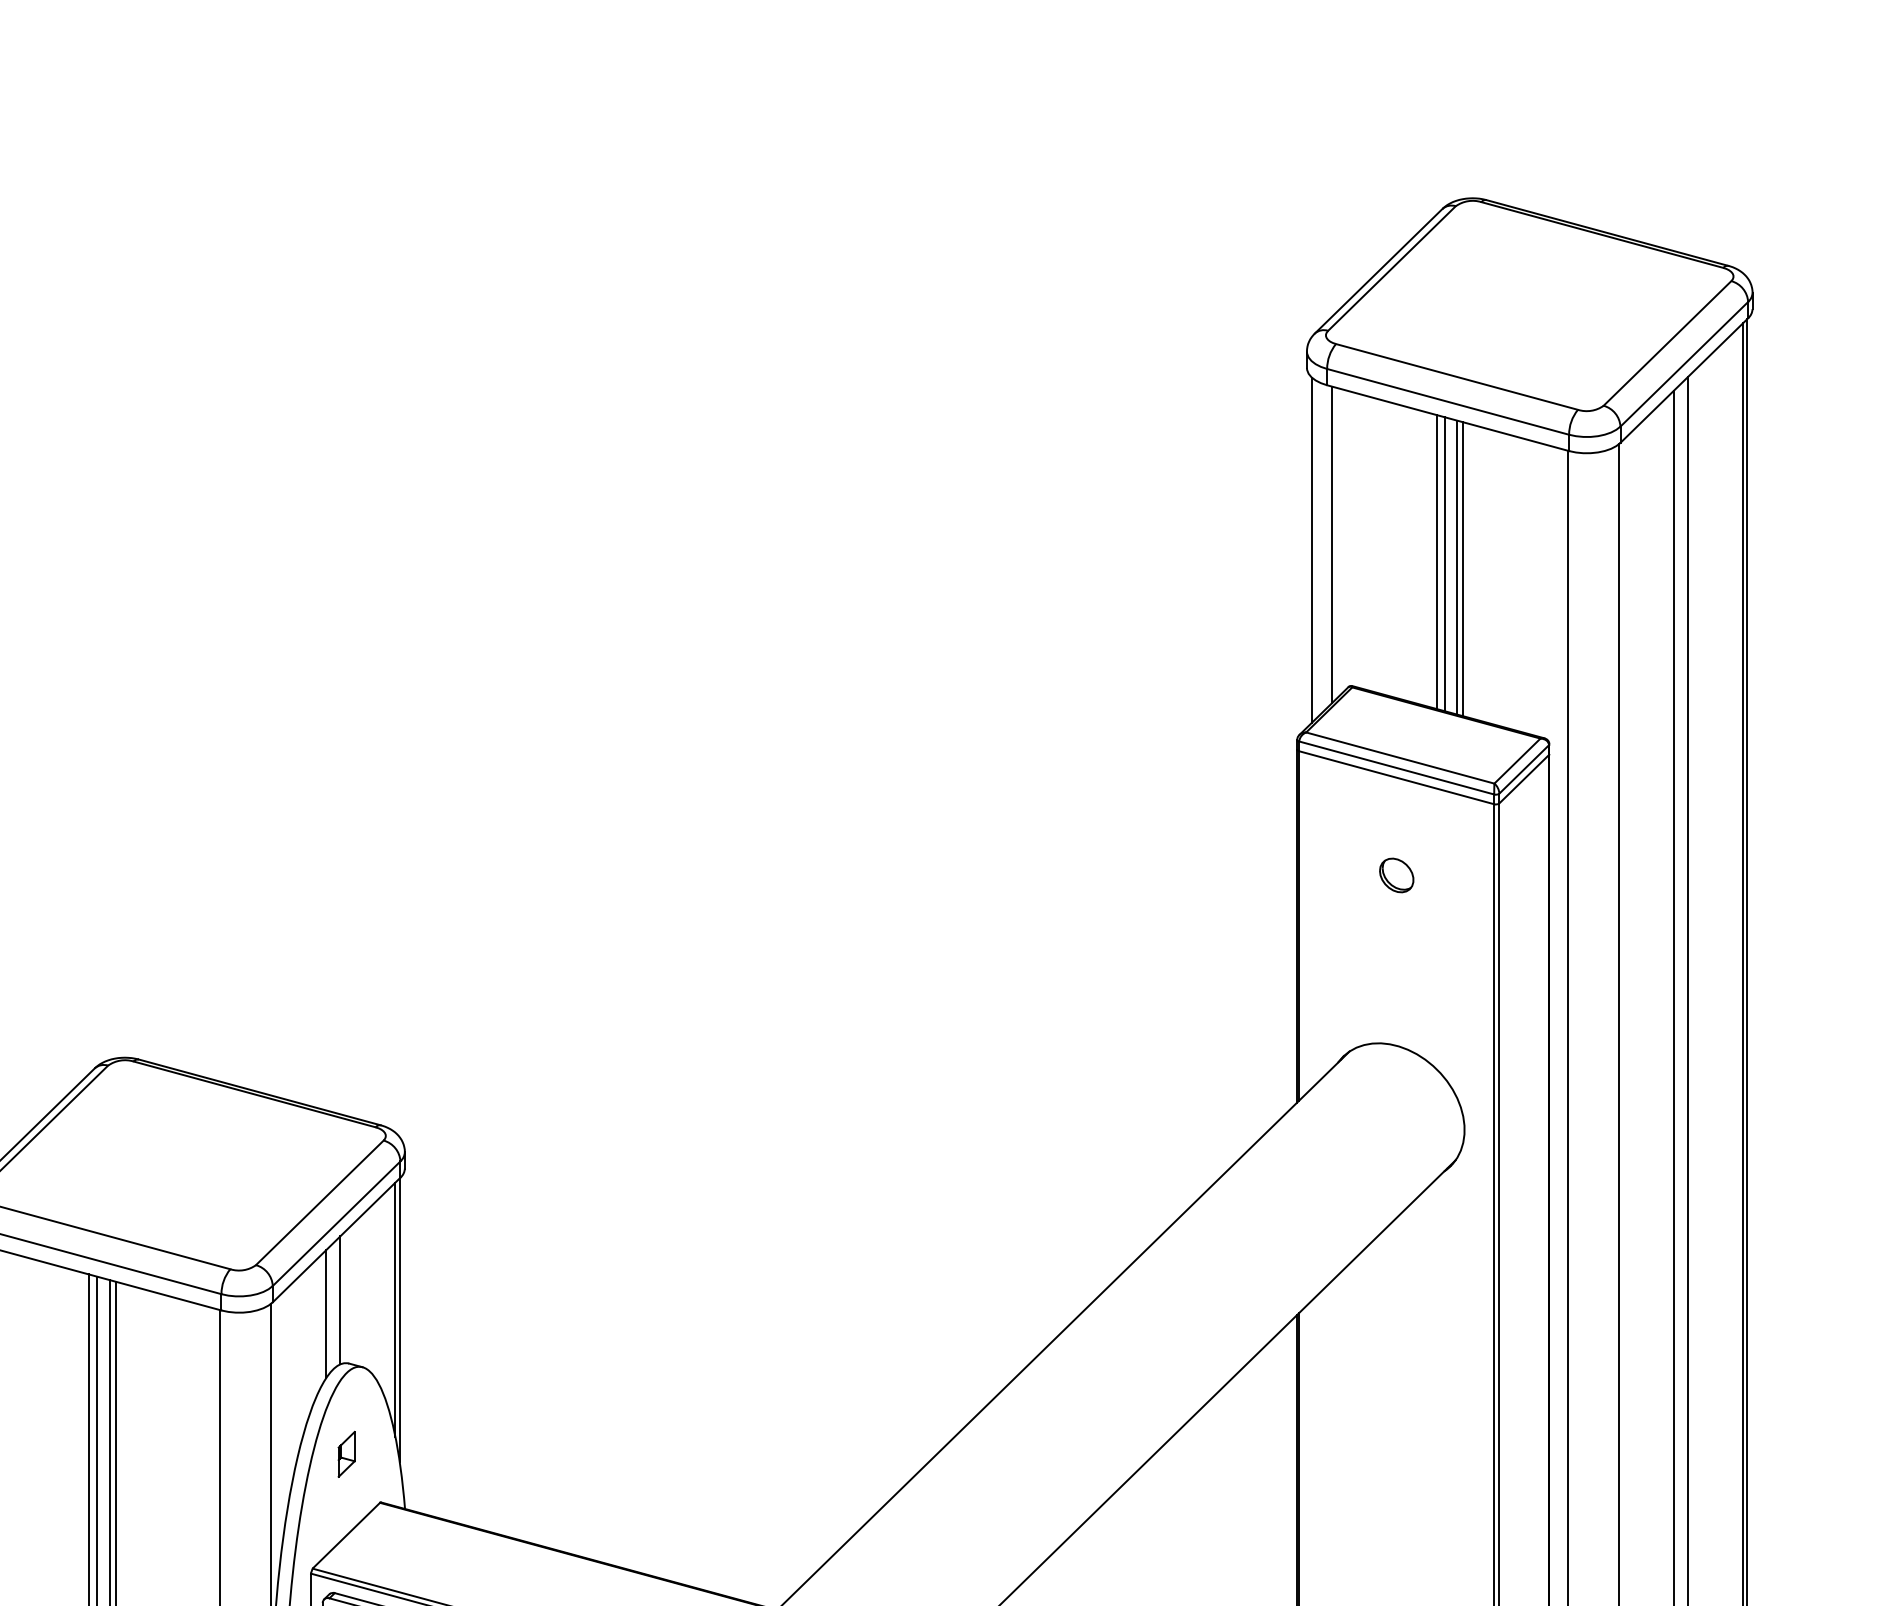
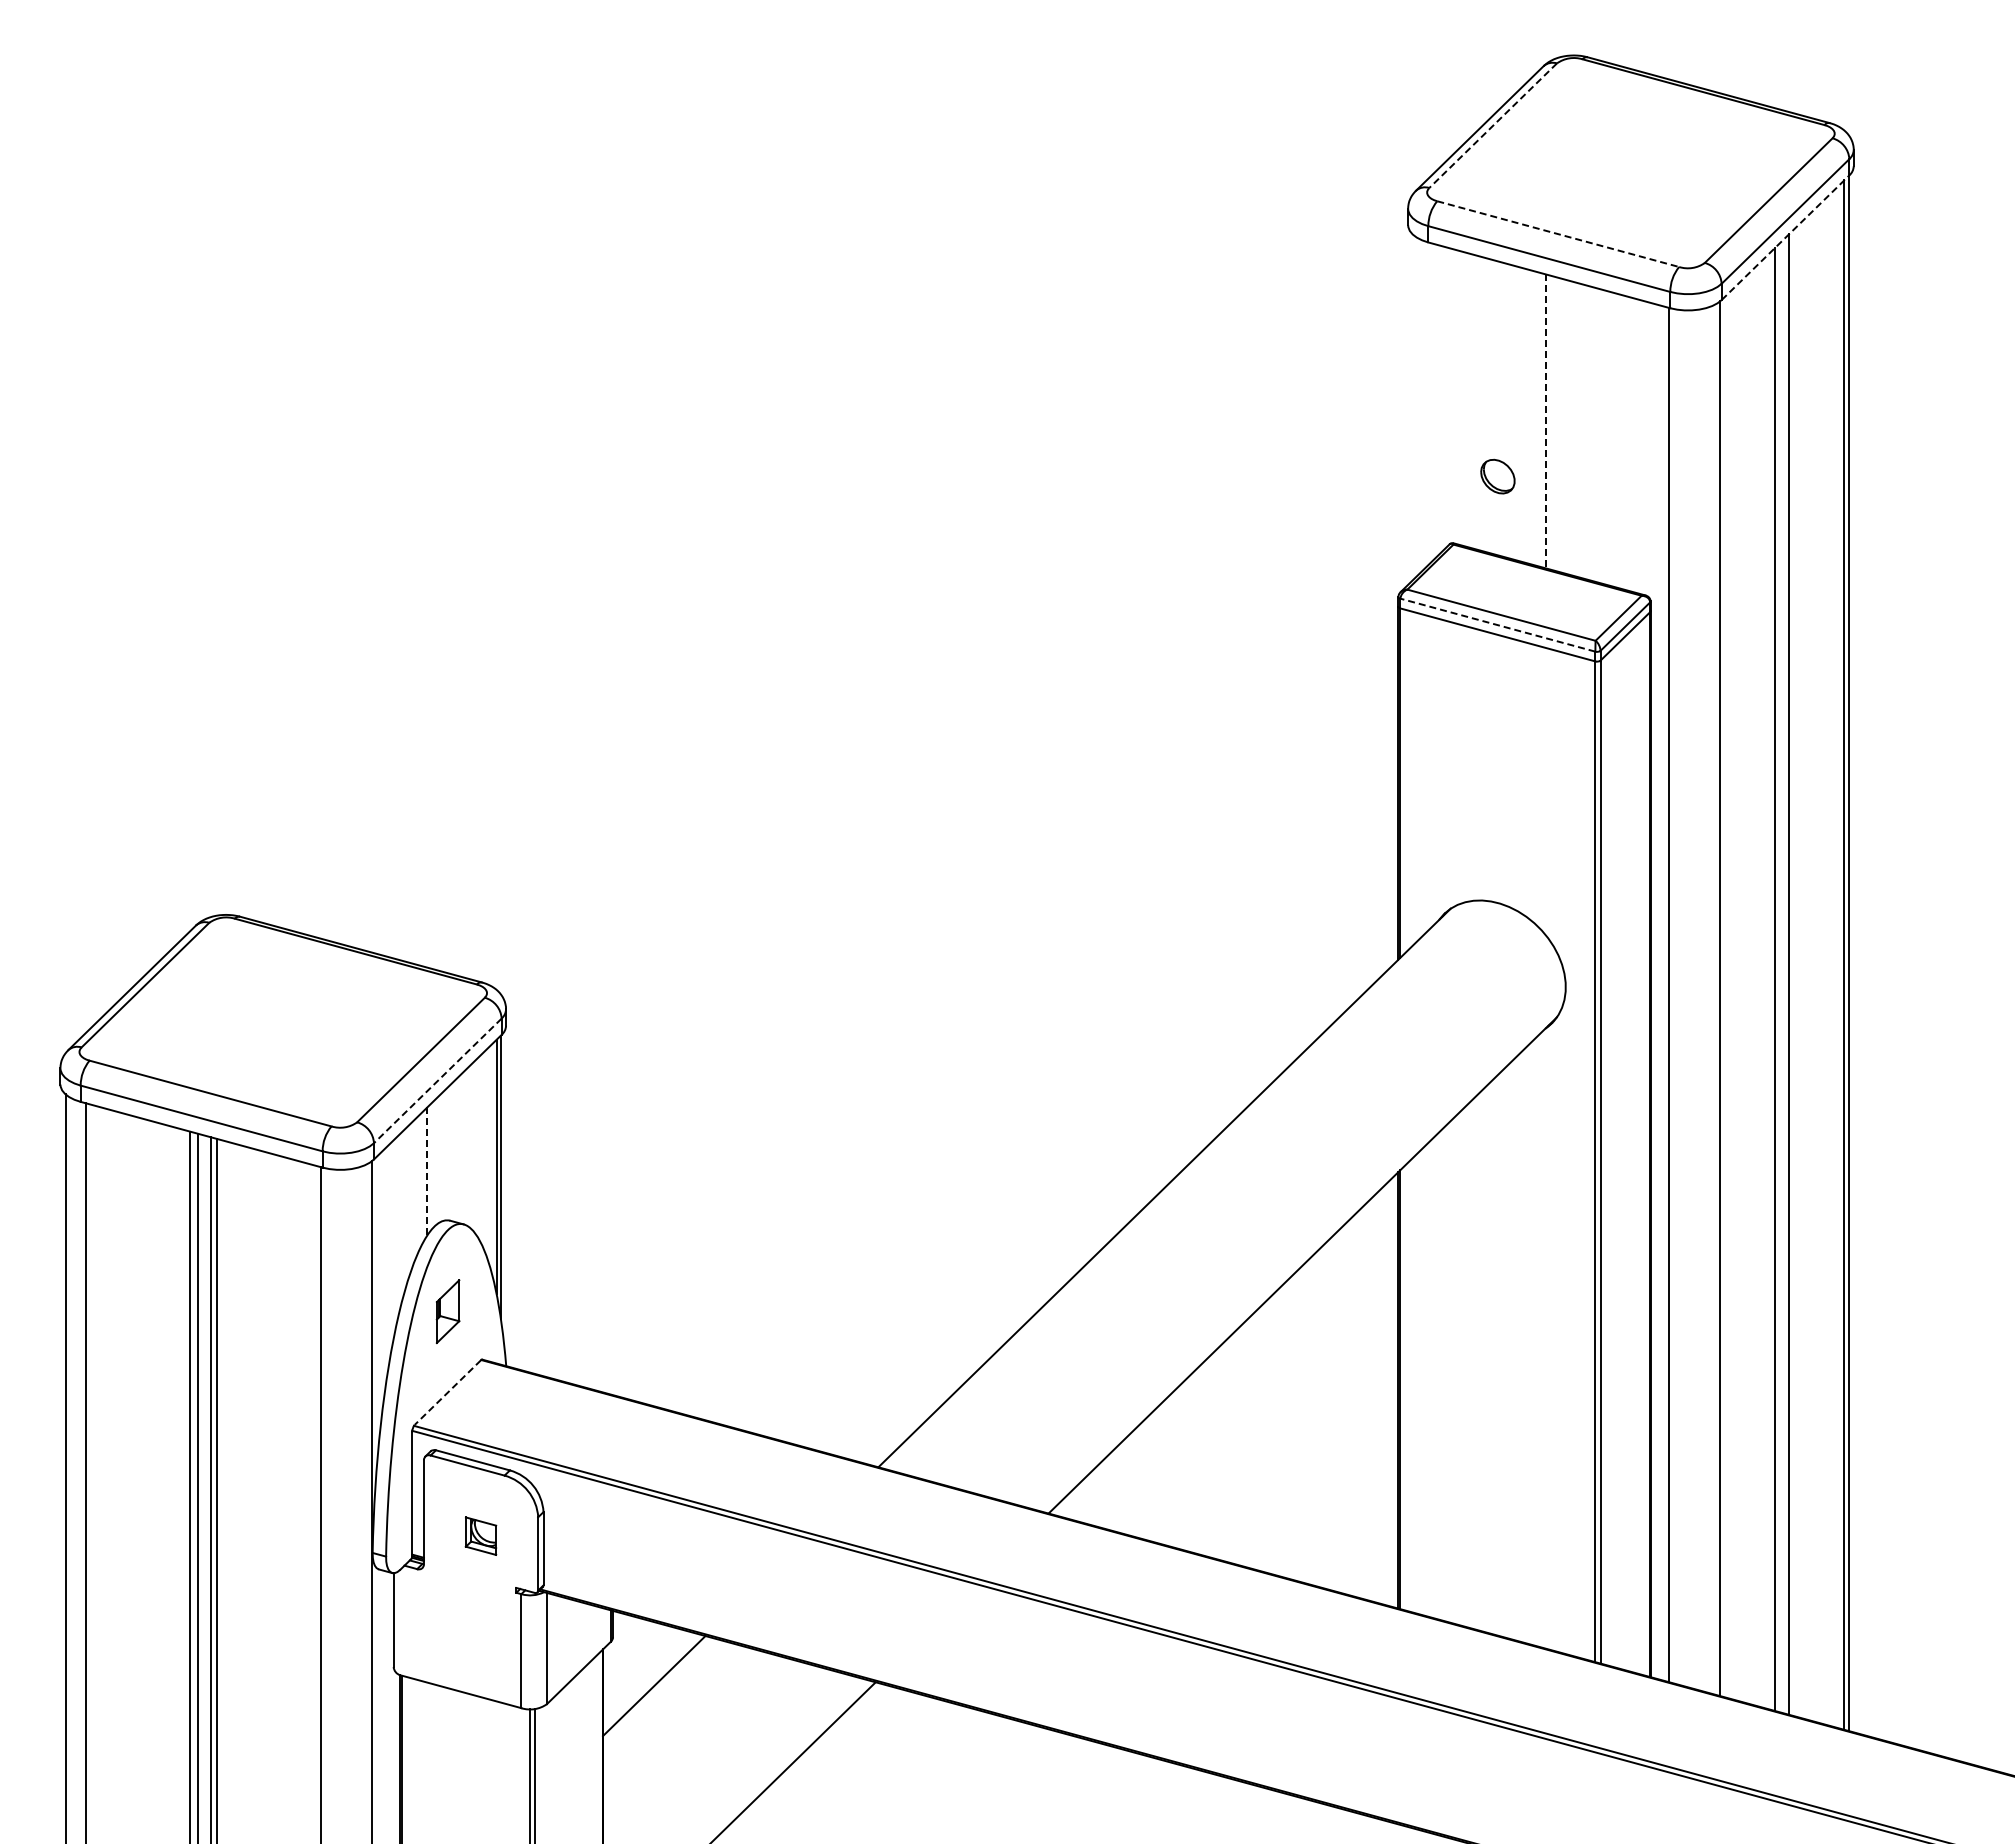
line: (1391, 269) -> (1492, 126), solid -> dashed
line: (1457, 377) -> (1558, 234), solid -> dashed
line: (1684, 380) -> (1785, 237), solid -> dashed
line: (1332, 544) -> (1433, 401), removed
line: (1312, 550) -> (1413, 407), removed
line: (1436, 562) -> (1537, 419), removed
line: (1444, 564) -> (1545, 421), solid -> dashed
line: (1457, 567) -> (1558, 424), removed
line: (1463, 569) -> (1564, 426), removed
line: (1396, 768) -> (1497, 625), solid -> dashed
part: (1396, 875) -> (1497, 476), moved
line: (336, 1224) -> (437, 1081), solid -> dashed
line: (340, 1300) -> (441, 1157), removed
line: (326, 1314) -> (427, 1171), solid -> dashed
part: (346, 1454) -> (447, 1311), size x1.4
line: (346, 1535) -> (447, 1392), solid -> dashed

